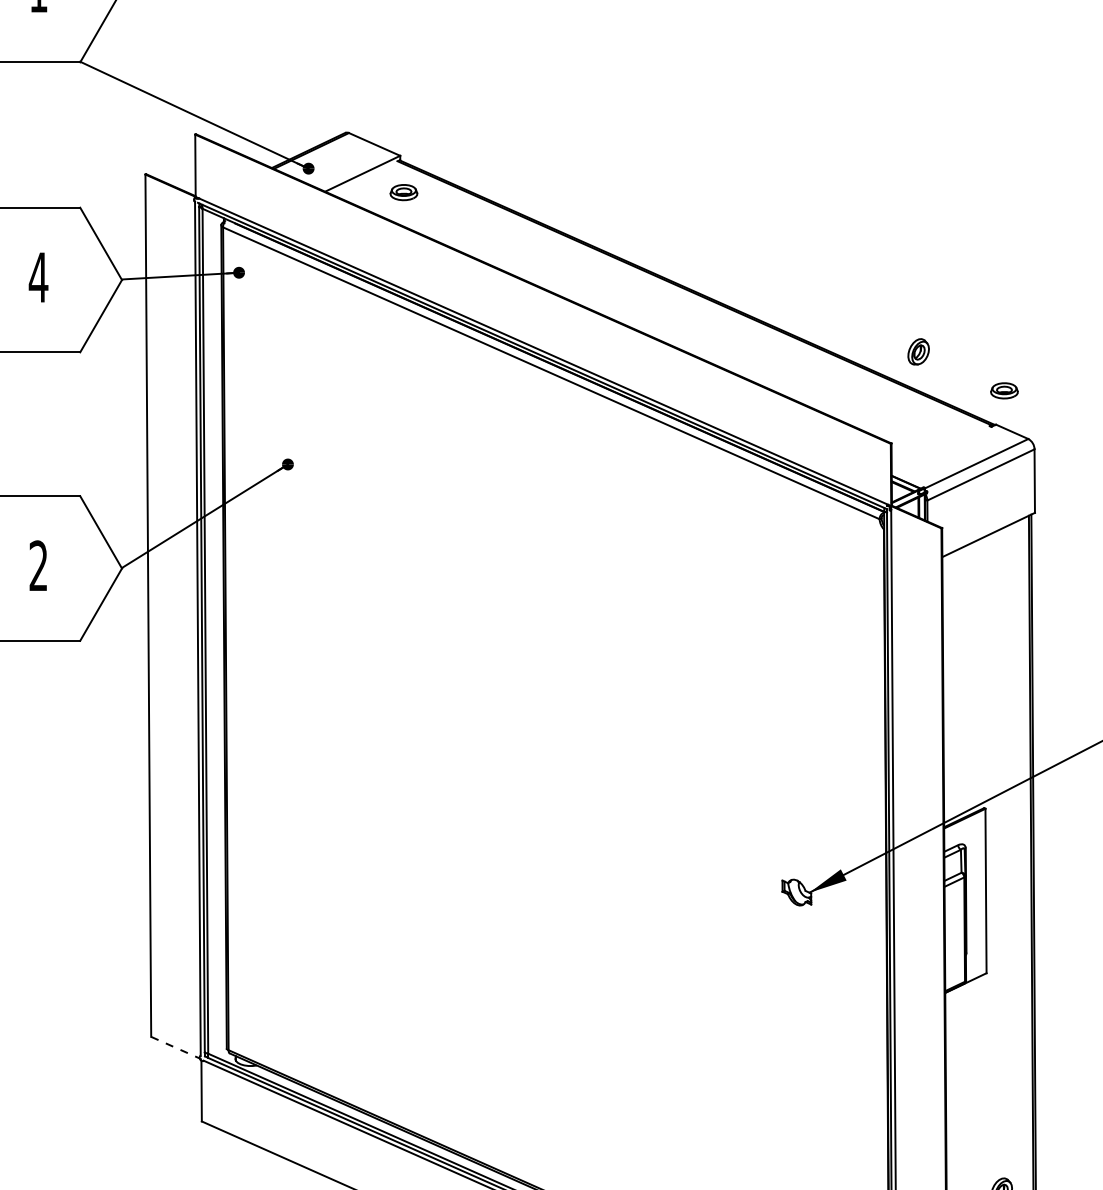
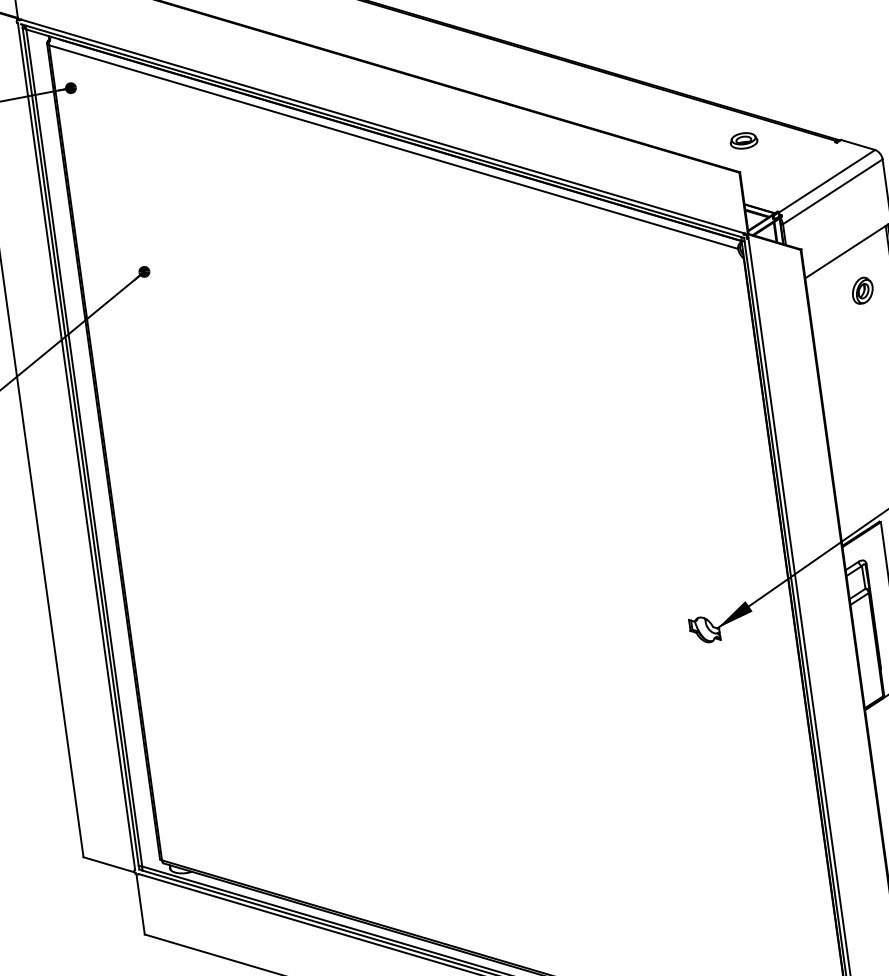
part: (918, 351) -> (862, 290), moved
part: (1004, 390) -> (743, 140), moved
line: (175, 1047) -> (109, 864), dashed -> solid

